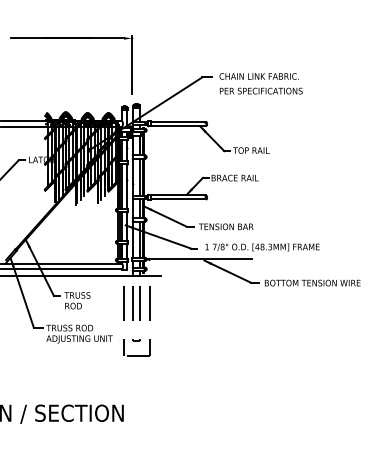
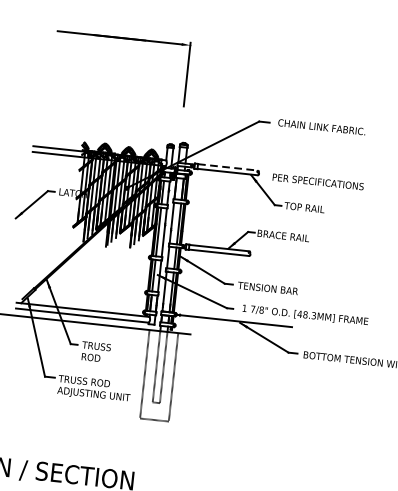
part: (71, 38) -> (124, 38), moved
text: (260, 90) -> (317, 181), moved
line: (179, 121) -> (229, 167), solid -> dashed

